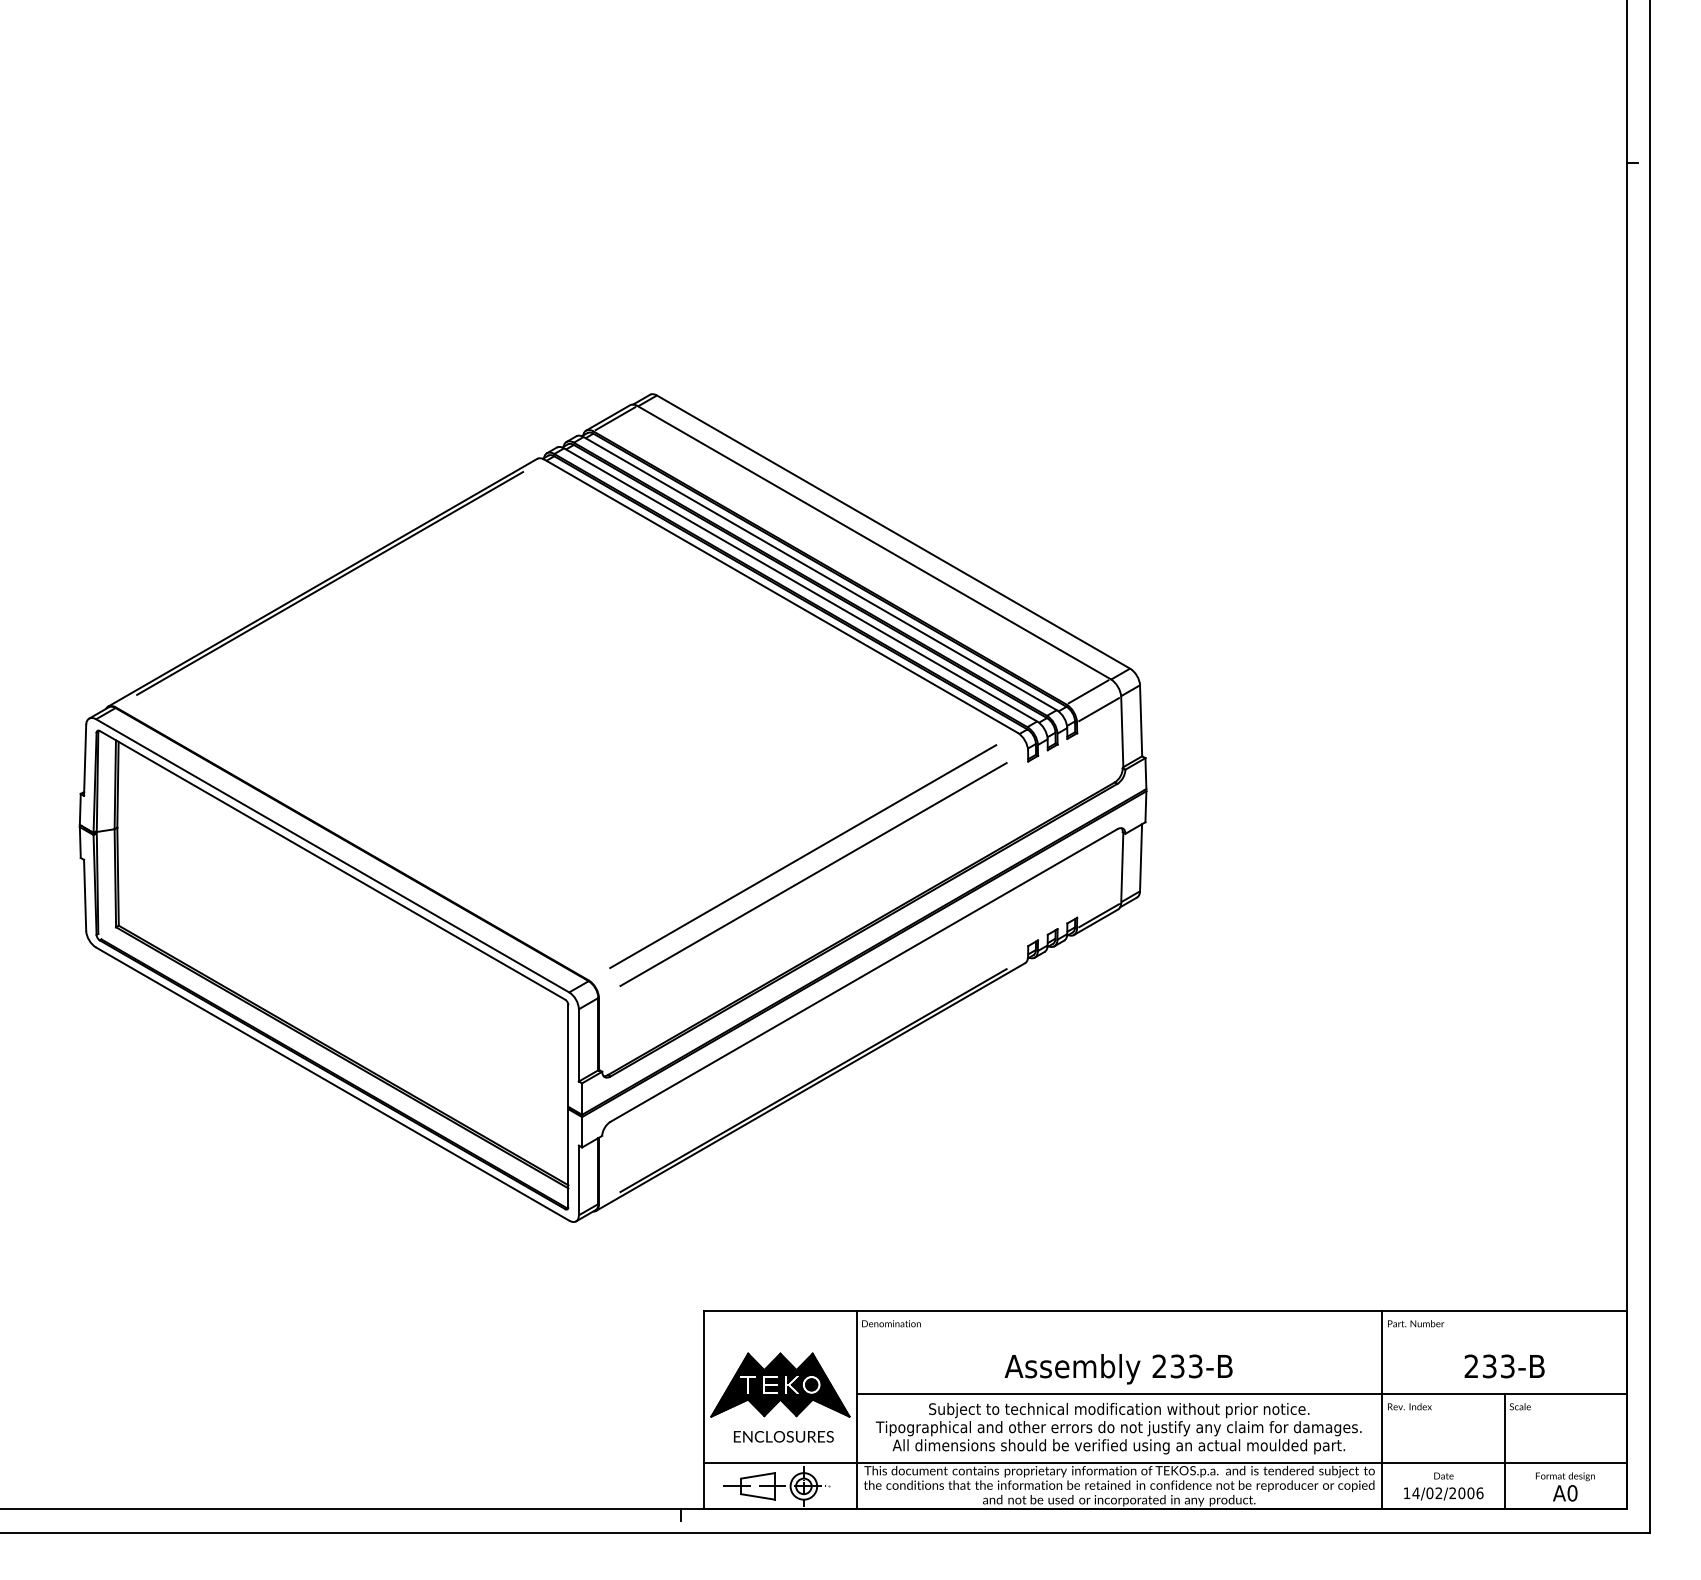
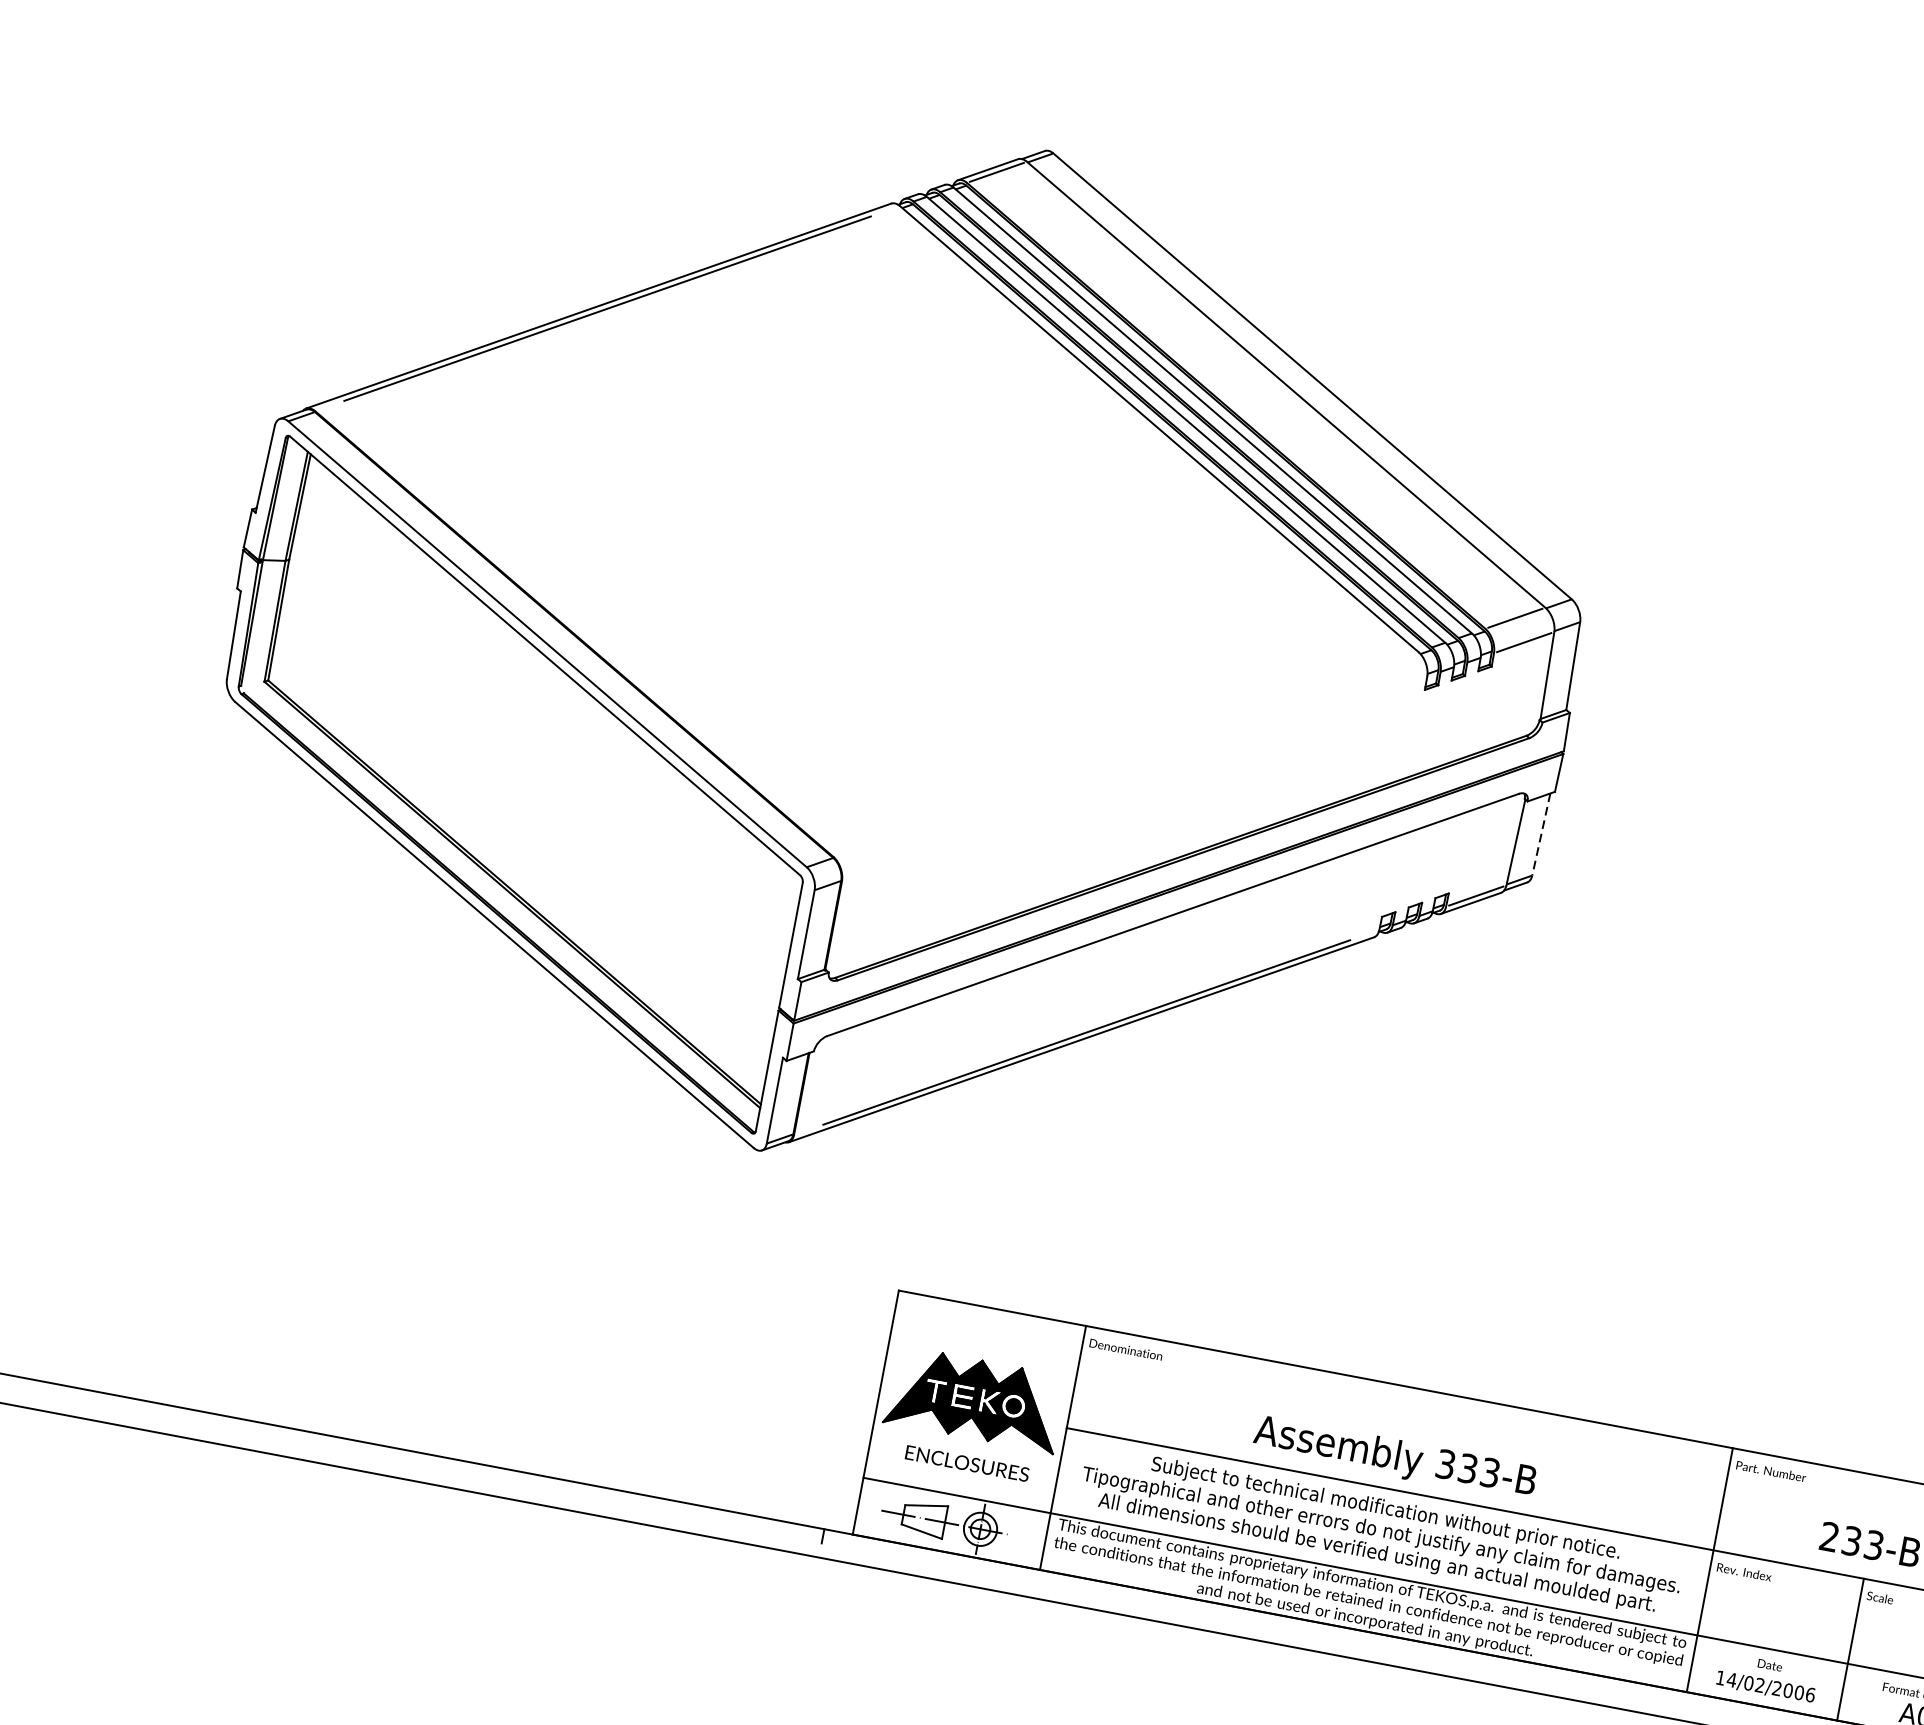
line: (803, 856) -> (1126, 754), removed
line: (1141, 857) -> (1541, 834), solid -> dashed
line: (813, 874) -> (1134, 778), removed
text: (1159, 1366) -> (1445, 1464), 233-B -> 333-B

